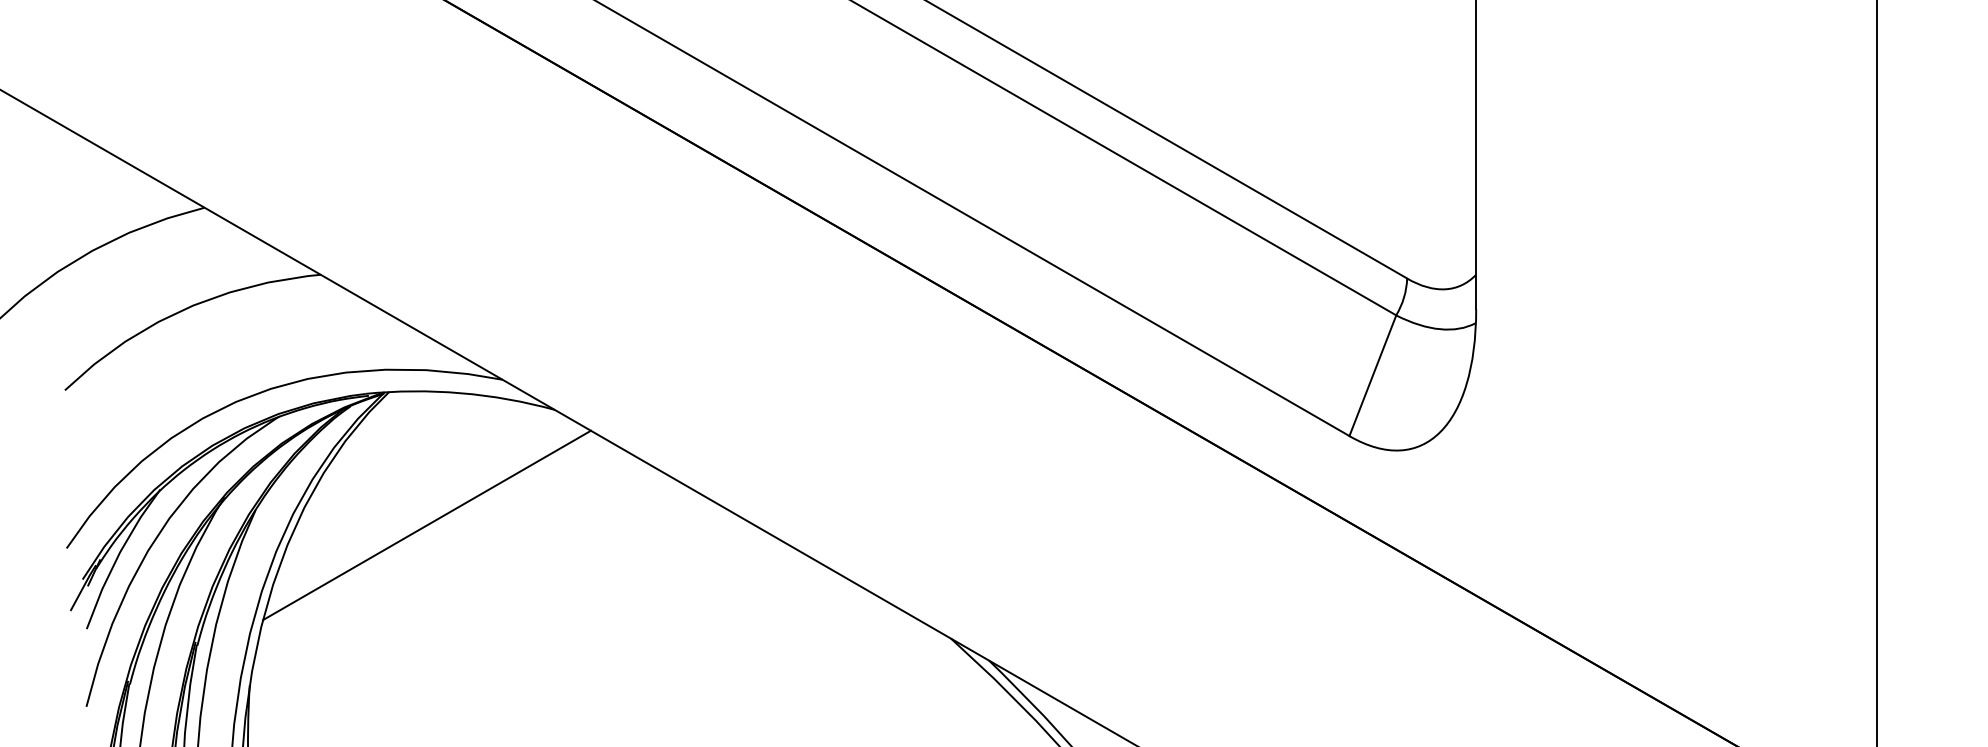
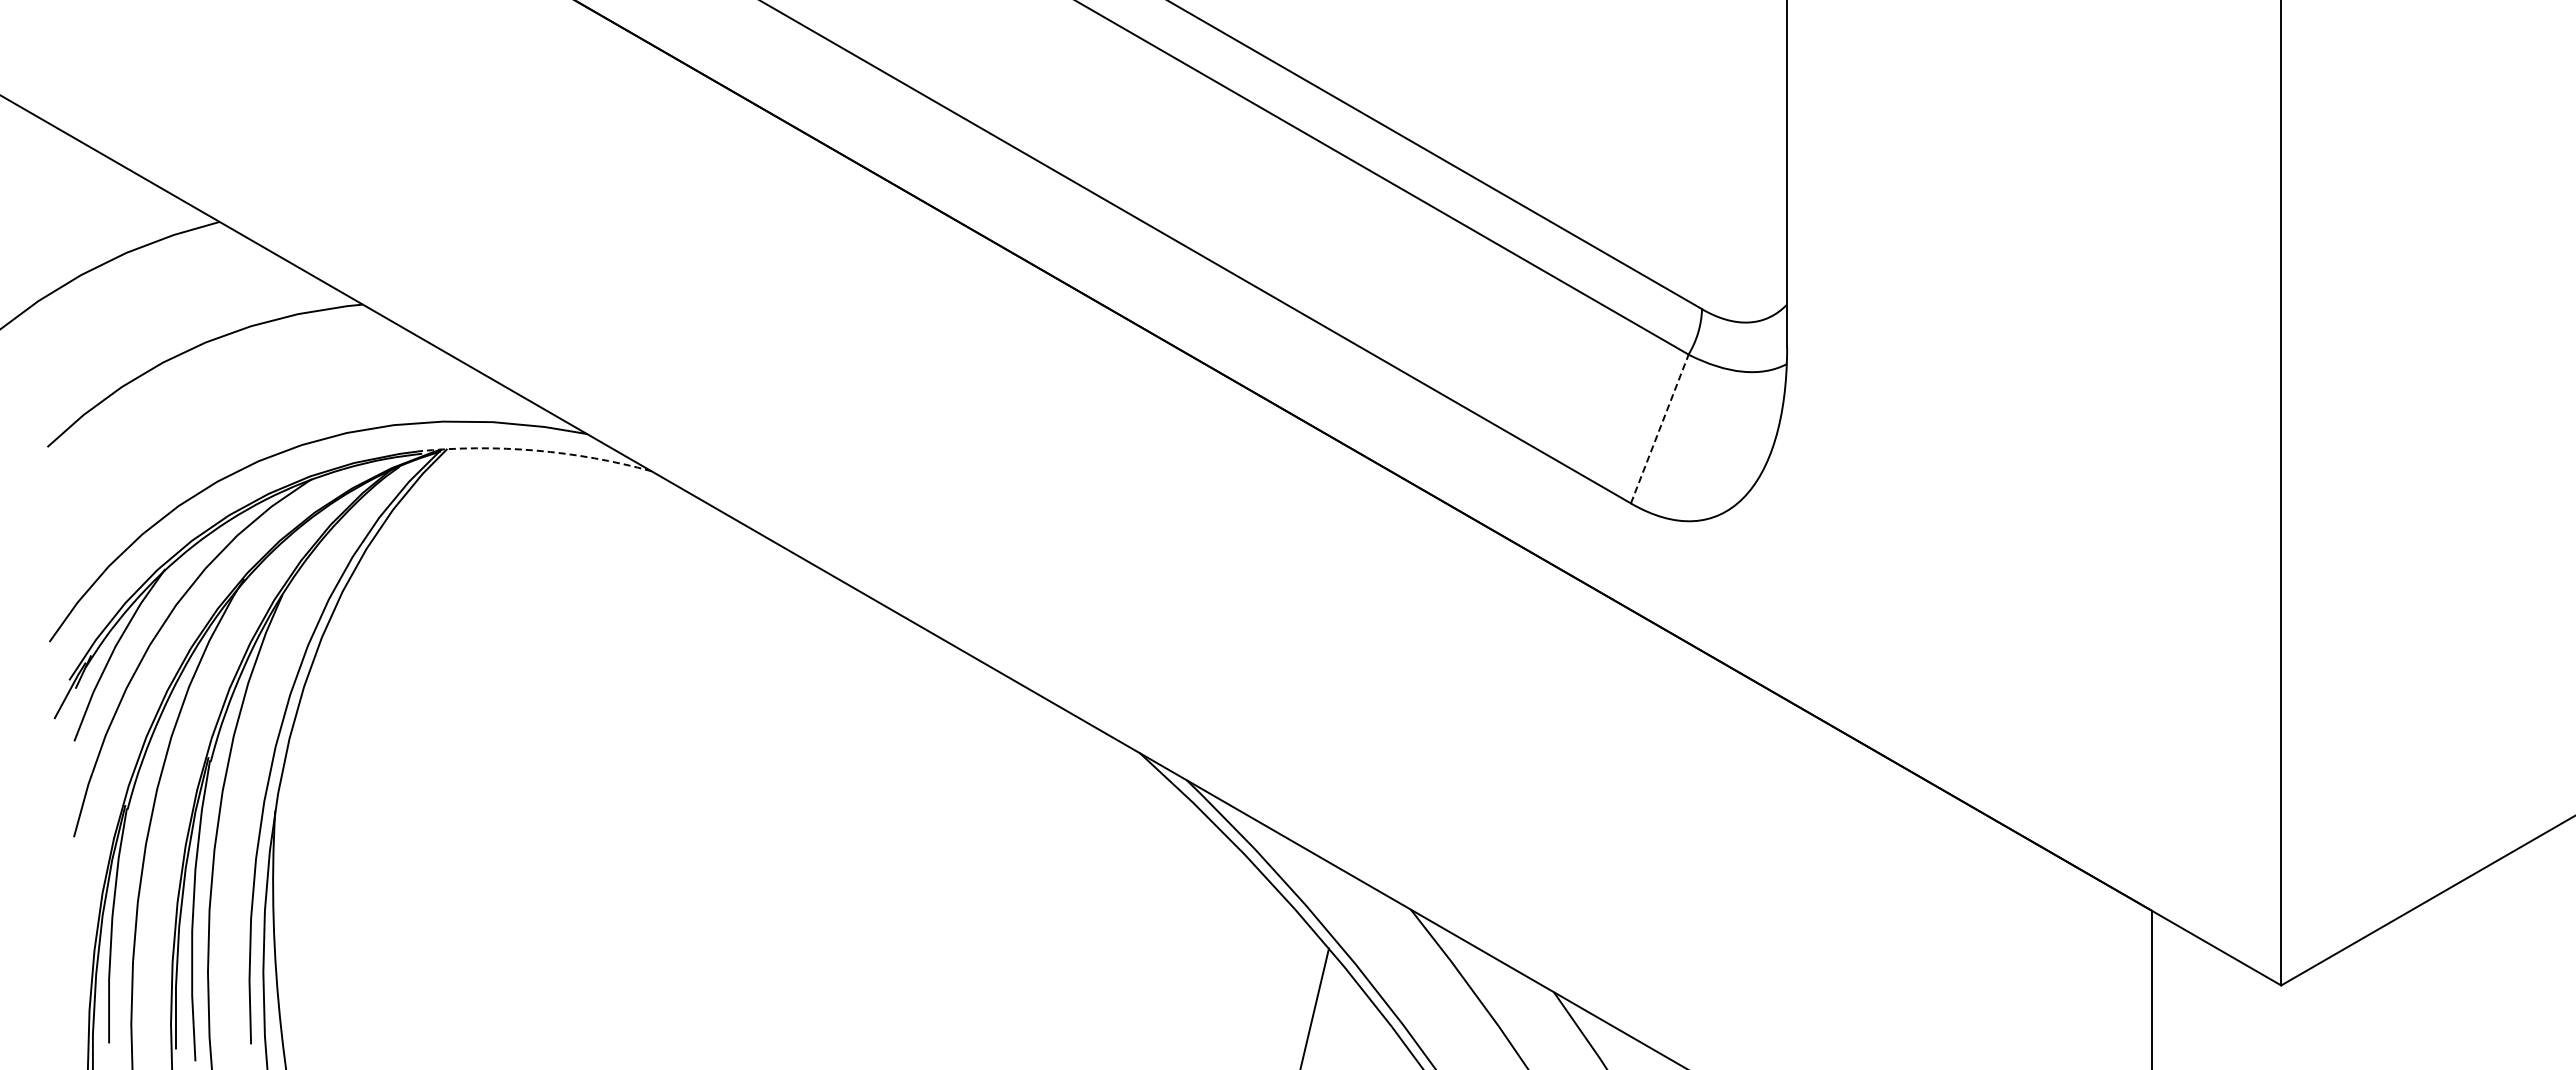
line: (1372, 376) -> (1659, 429), solid -> dashed
arc: (460, 393) -> (535, 450), solid -> dashed
line: (426, 525) -> (493, 613), removed

